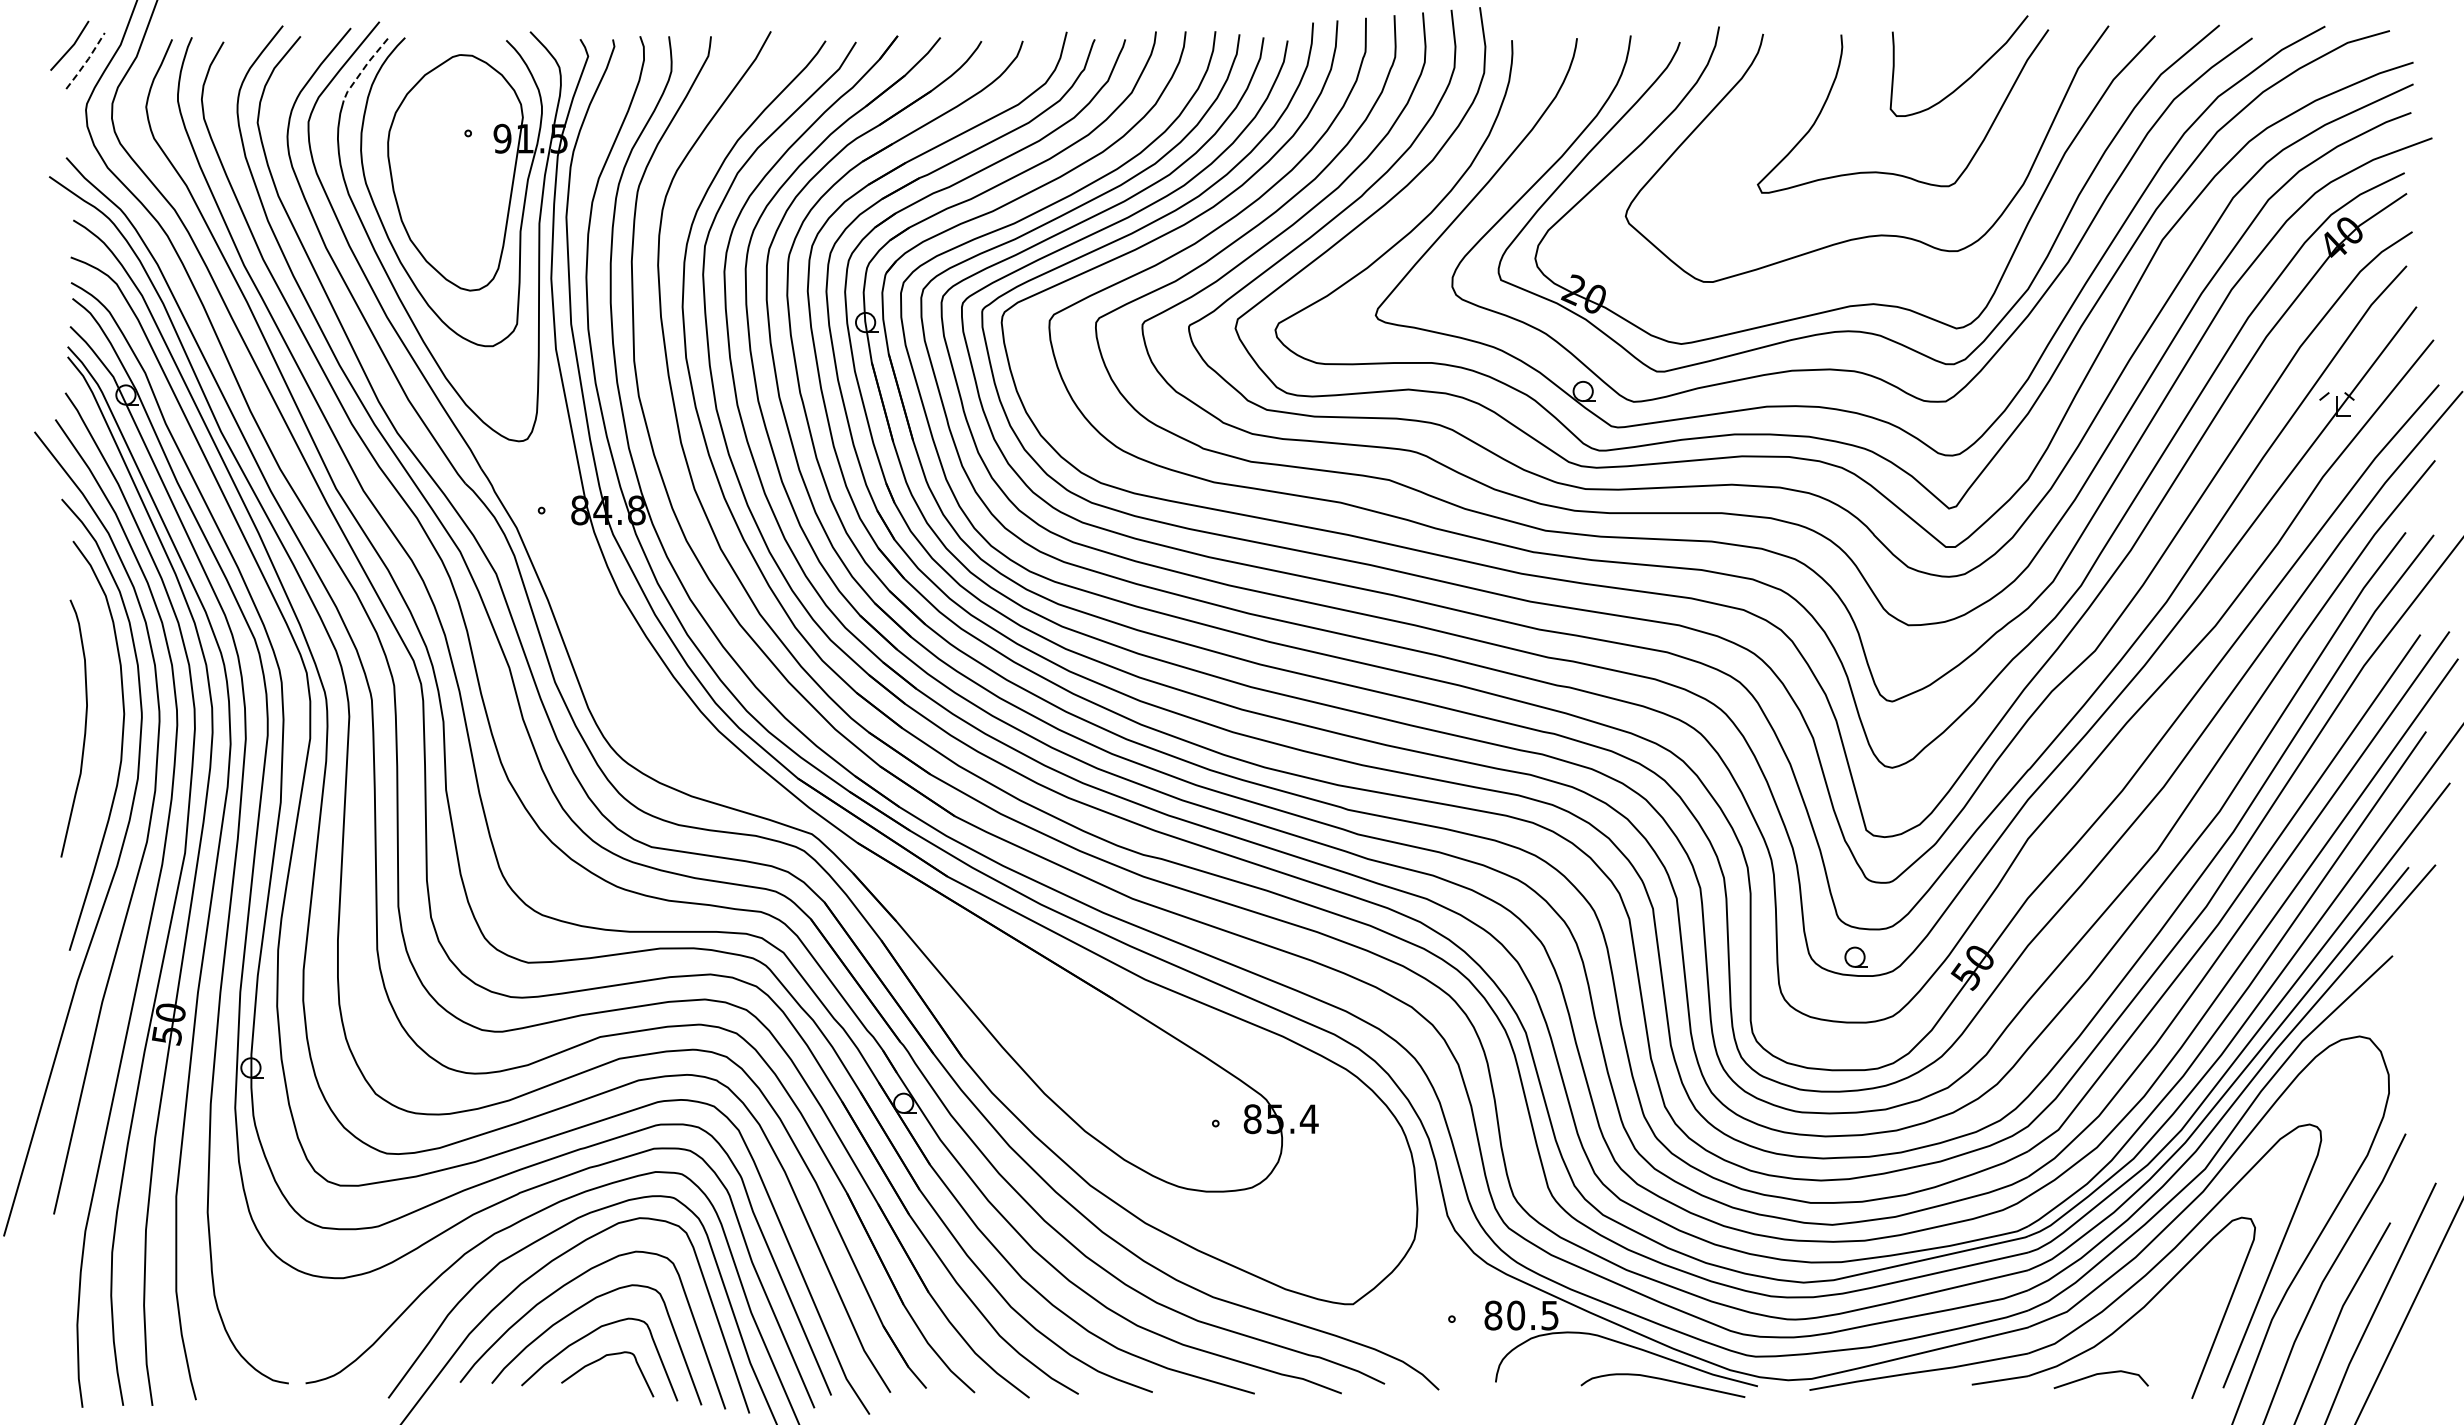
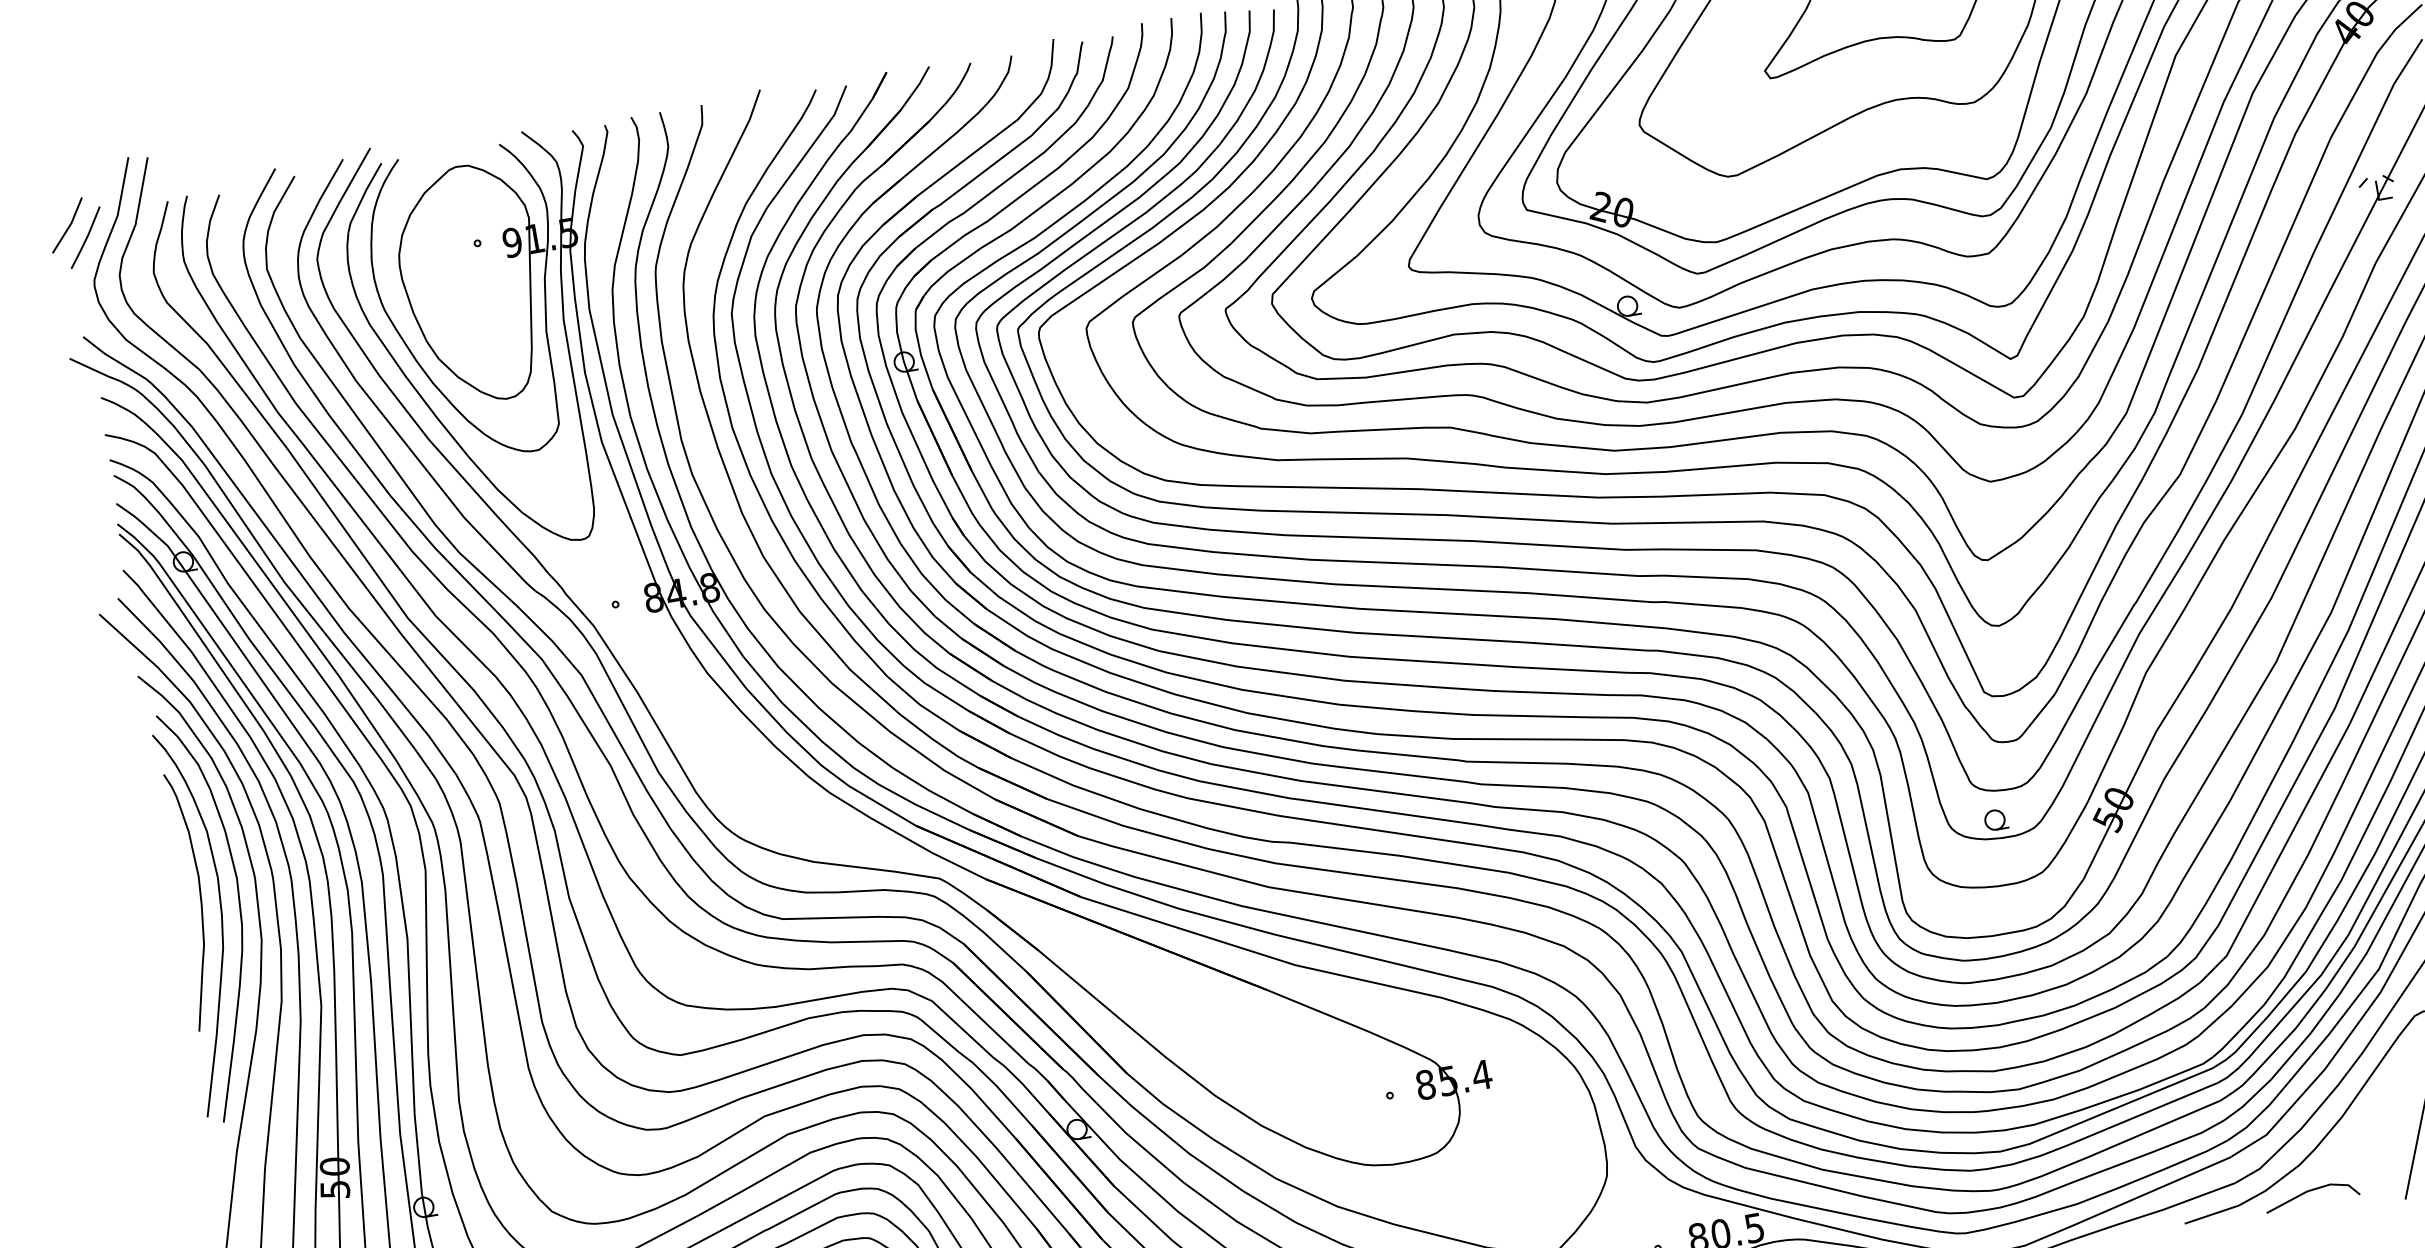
line: (86, 61) -> (86, 238), dashed -> solid
line: (364, 68) -> (363, 196), dashed -> solid
curve: (101, 750) -> (220, 918), added

